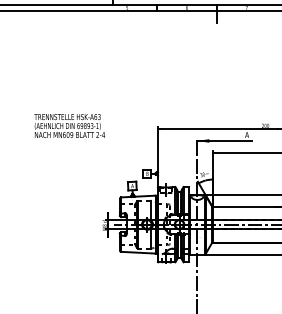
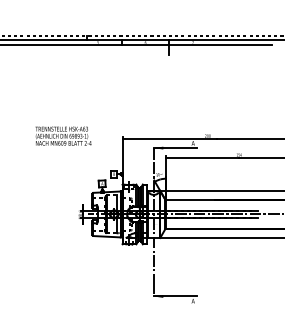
text: (69, 125) -> (63, 135), moved

